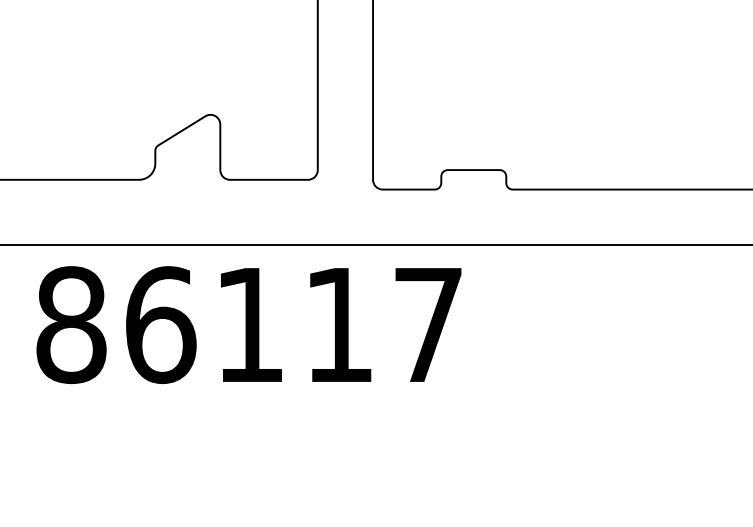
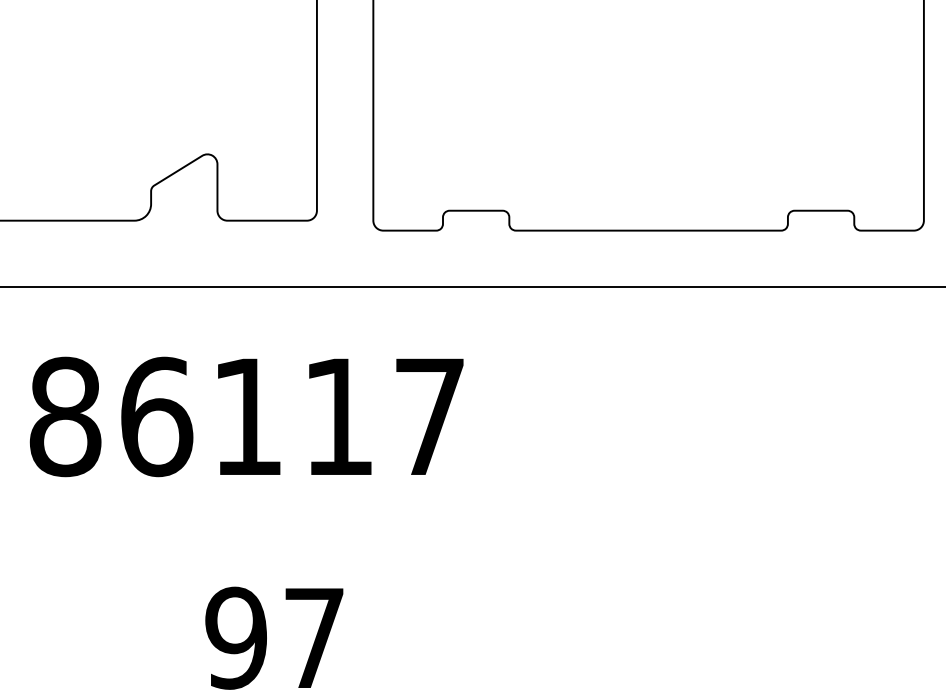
text: (248, 324) -> (246, 416), moved

